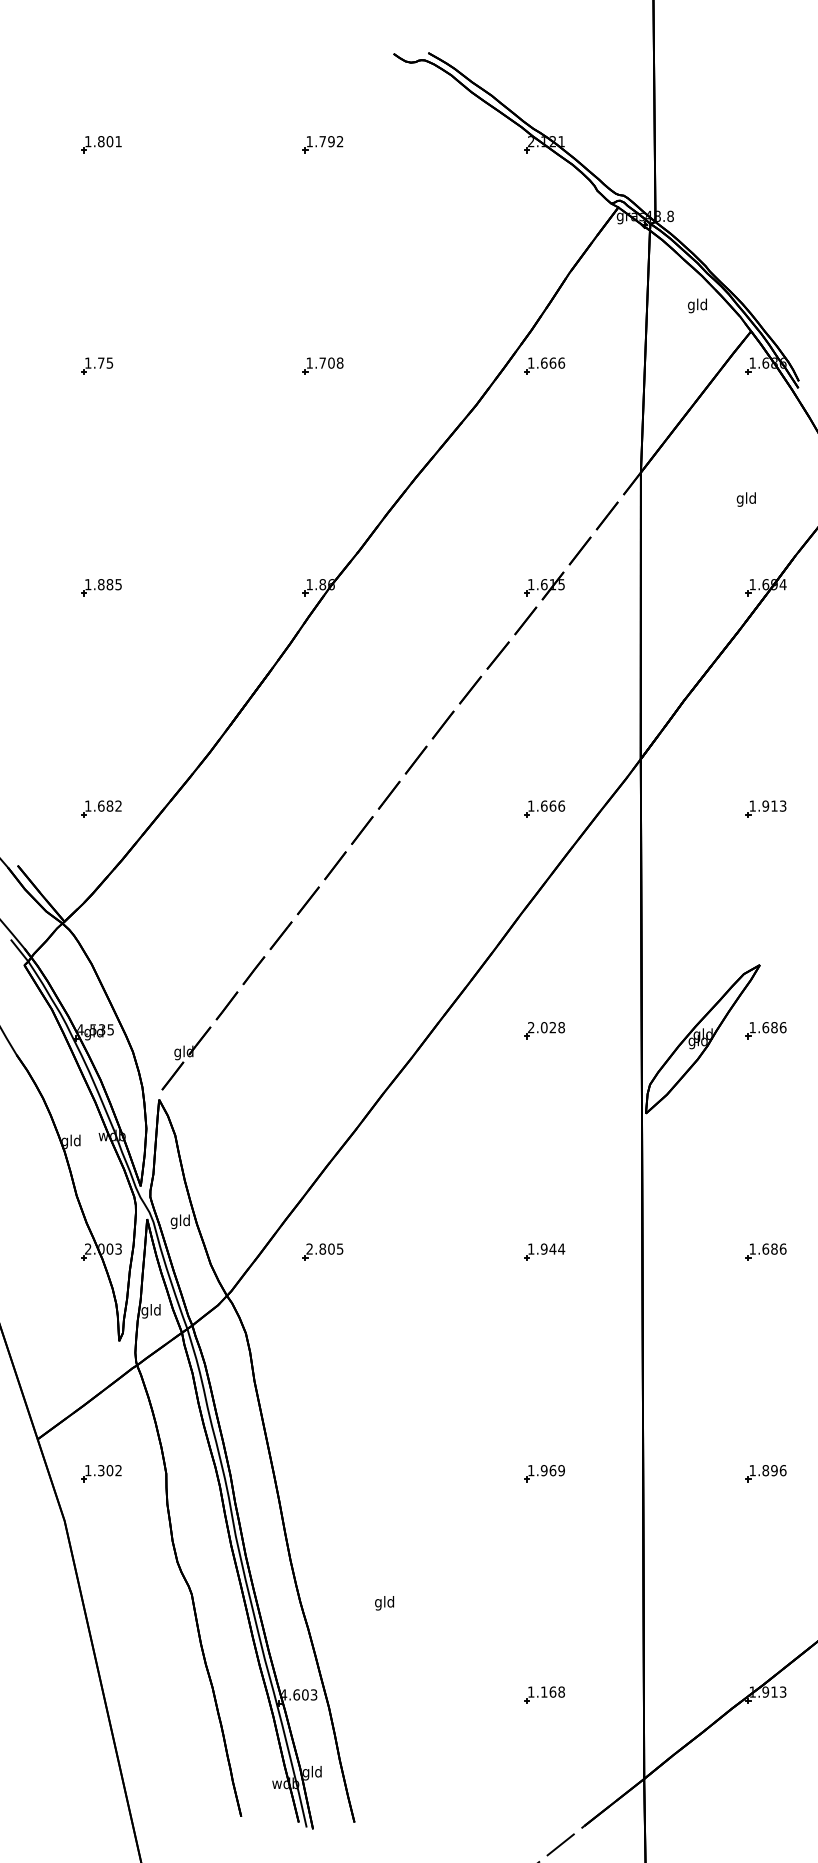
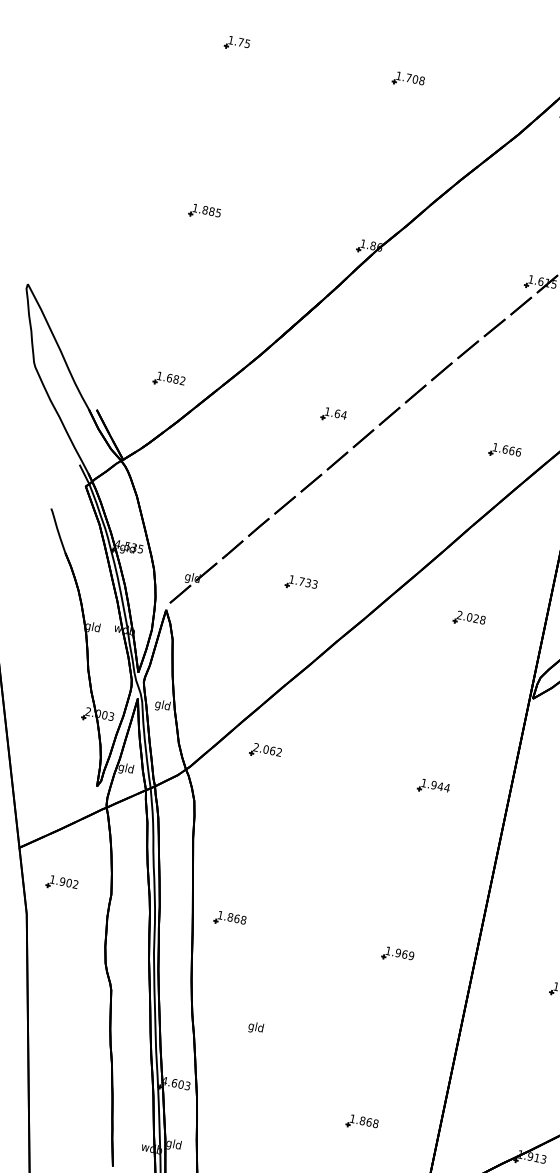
part: (318, 808) -> (333, 414), added
part: (322, 1030) -> (301, 583), added
text: (331, 1248) -> (272, 750), 2.805 -> 2.062
text: (100, 1470) -> (62, 881), 1.302 -> 1.902
part: (322, 1473) -> (229, 919), added
text: (544, 1691) -> (362, 1120), 1.168 -> 1.868

